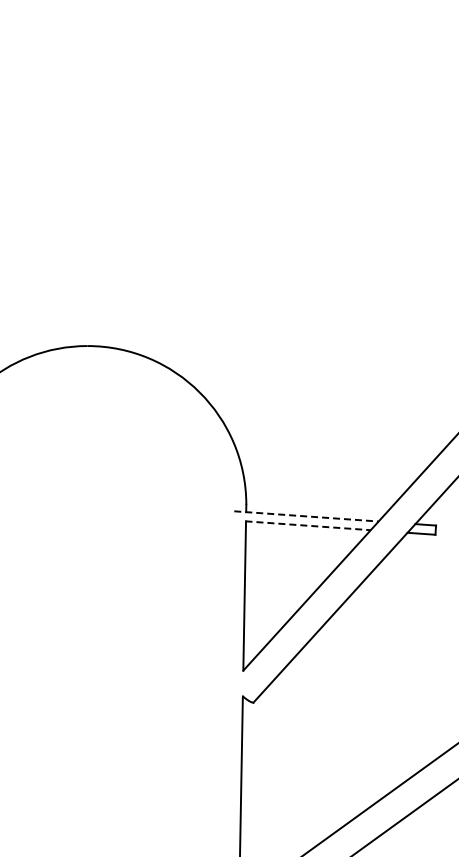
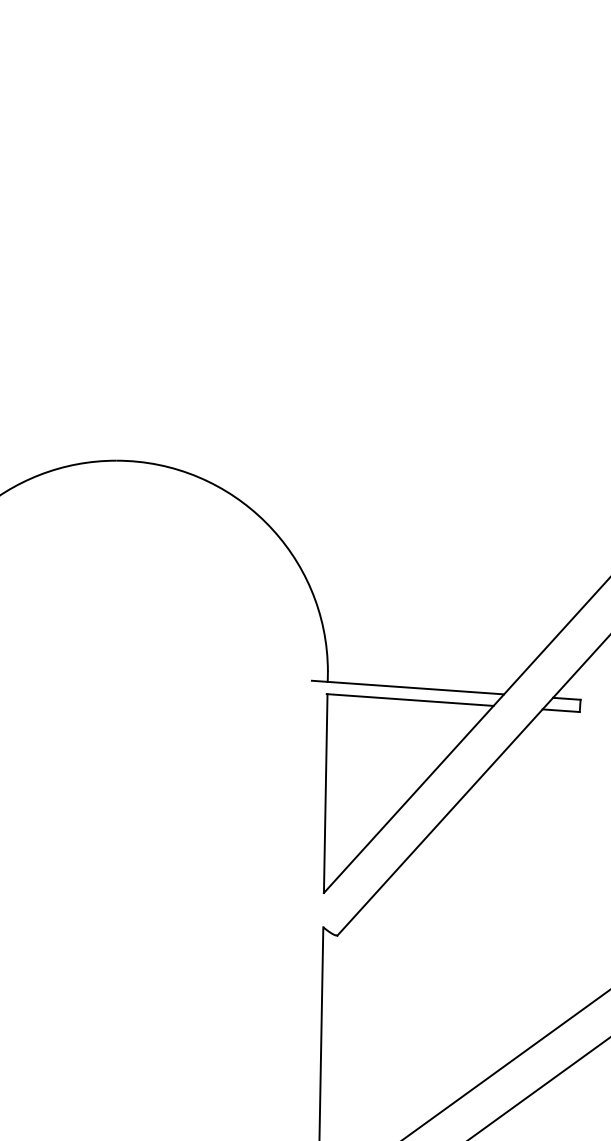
line: (306, 516) -> (408, 687), dashed -> solid
line: (308, 525) -> (410, 699), dashed -> solid

